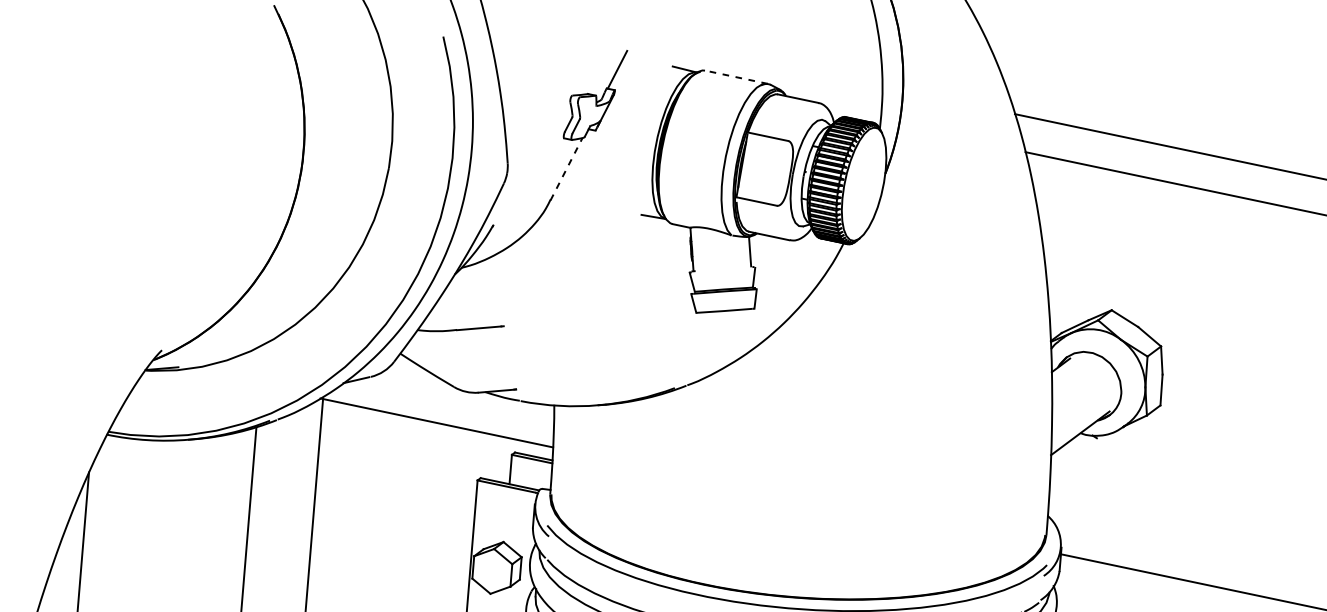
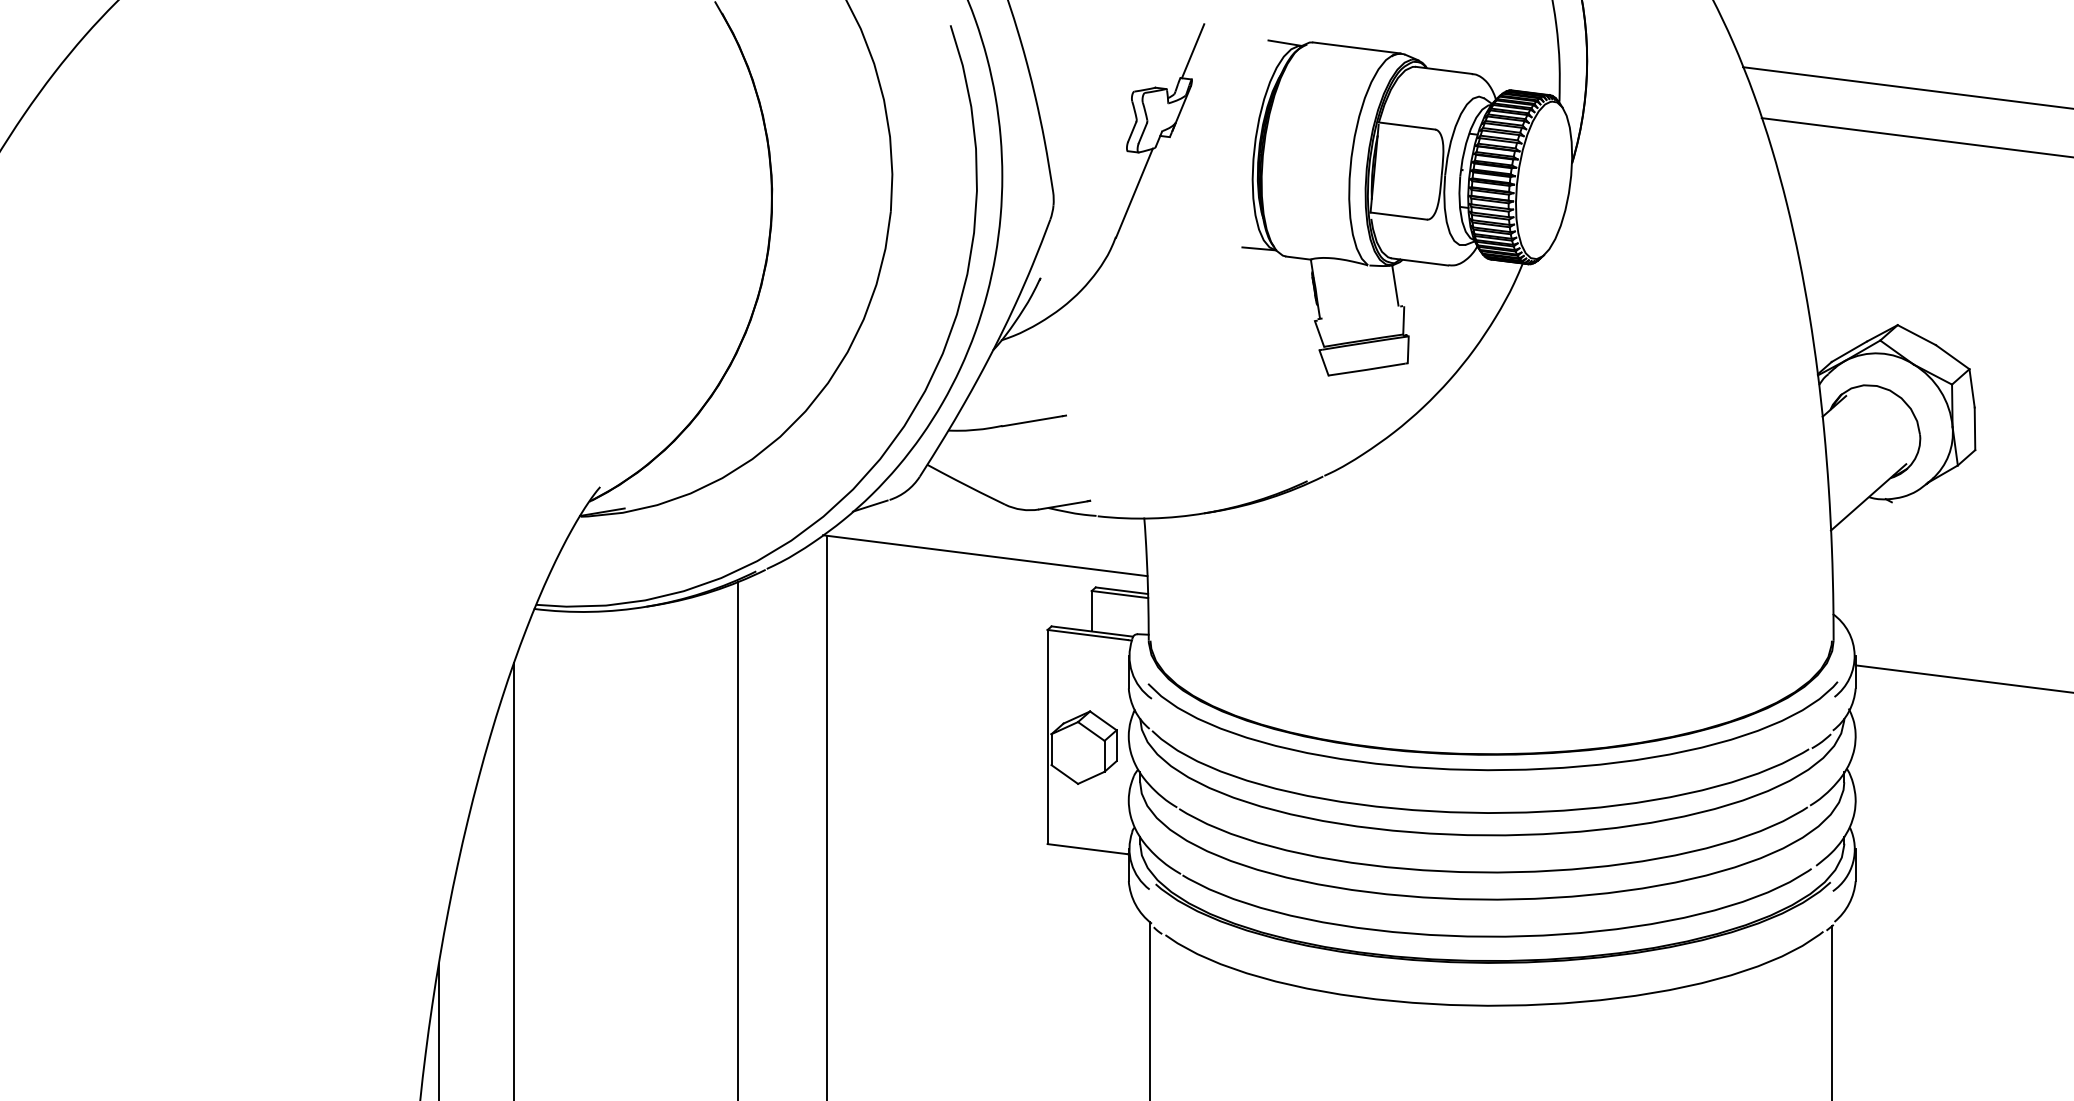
line: (736, 76) -> (1356, 47), dashed -> solid
line: (566, 168) -> (1134, 192), dashed -> solid

